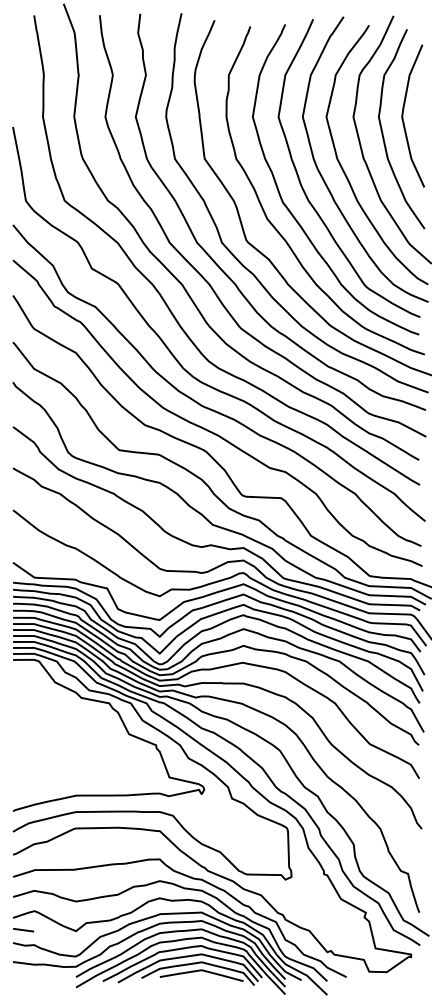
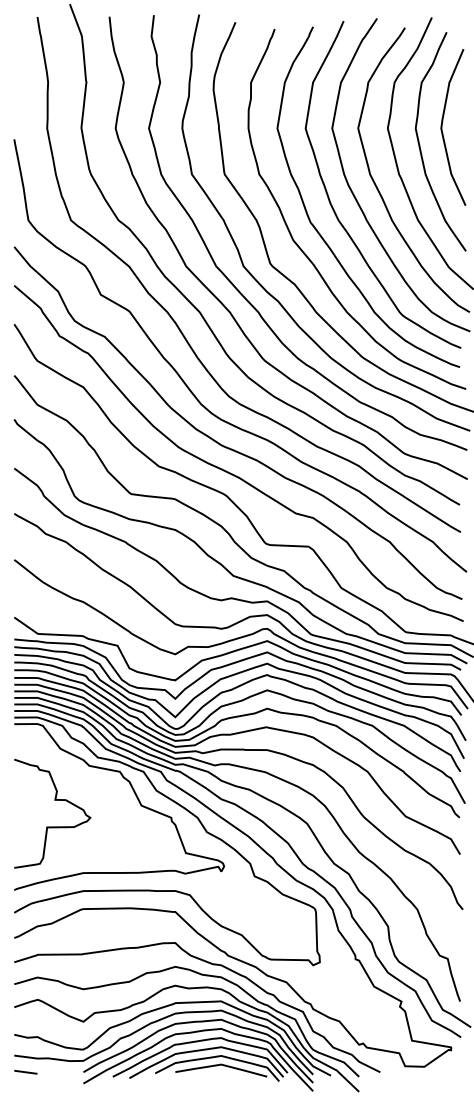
curve: (48, 753) -> (53, 826), added
line: (23, 930) -> (25, 1072), moved

